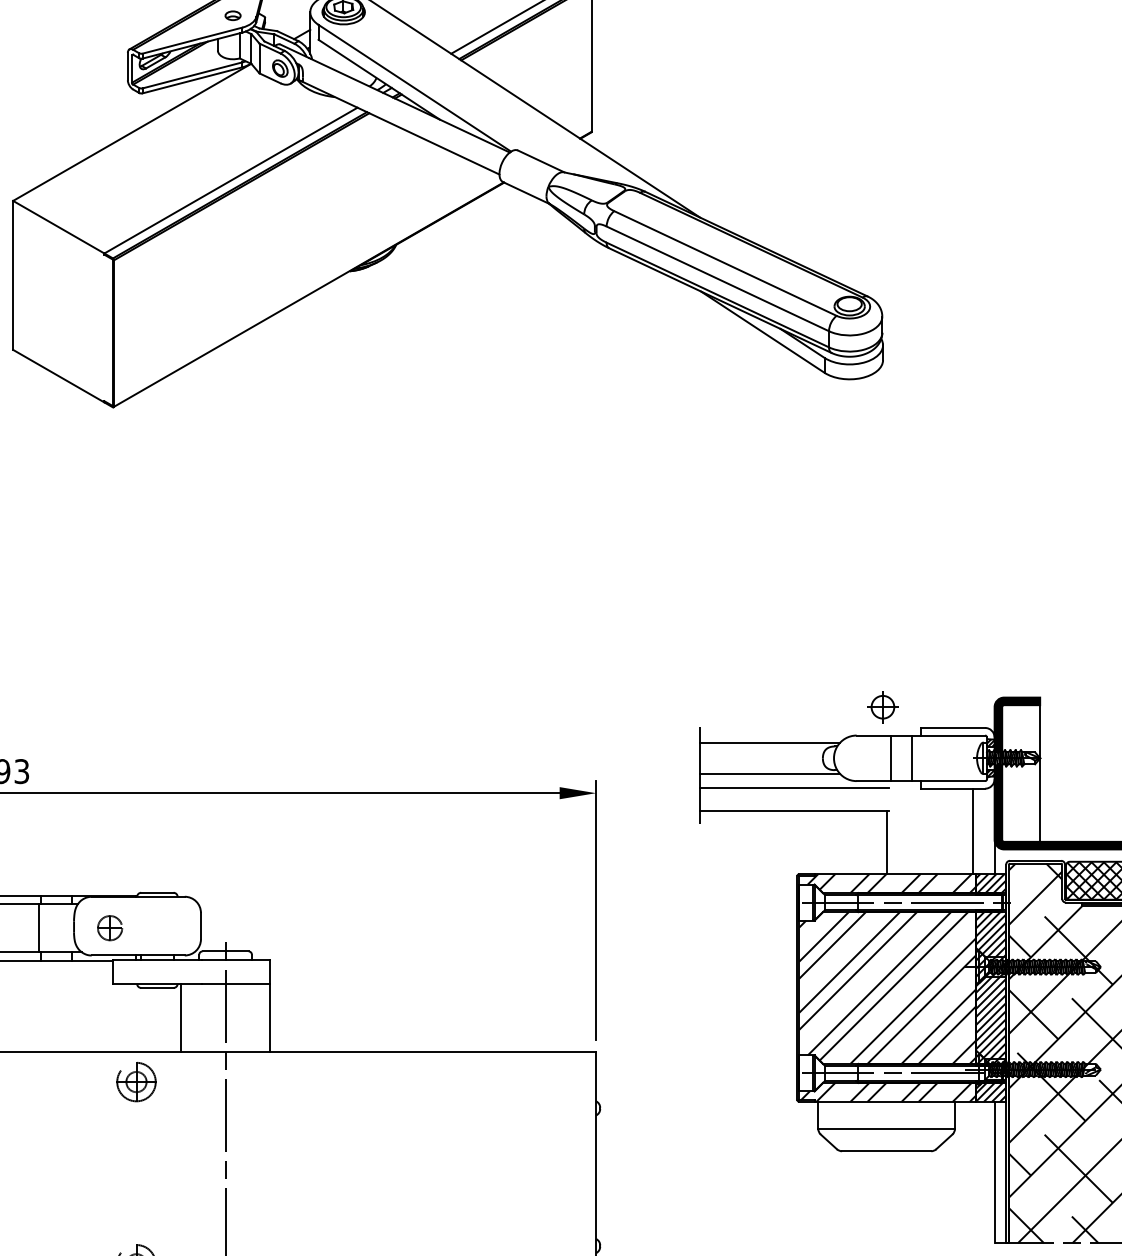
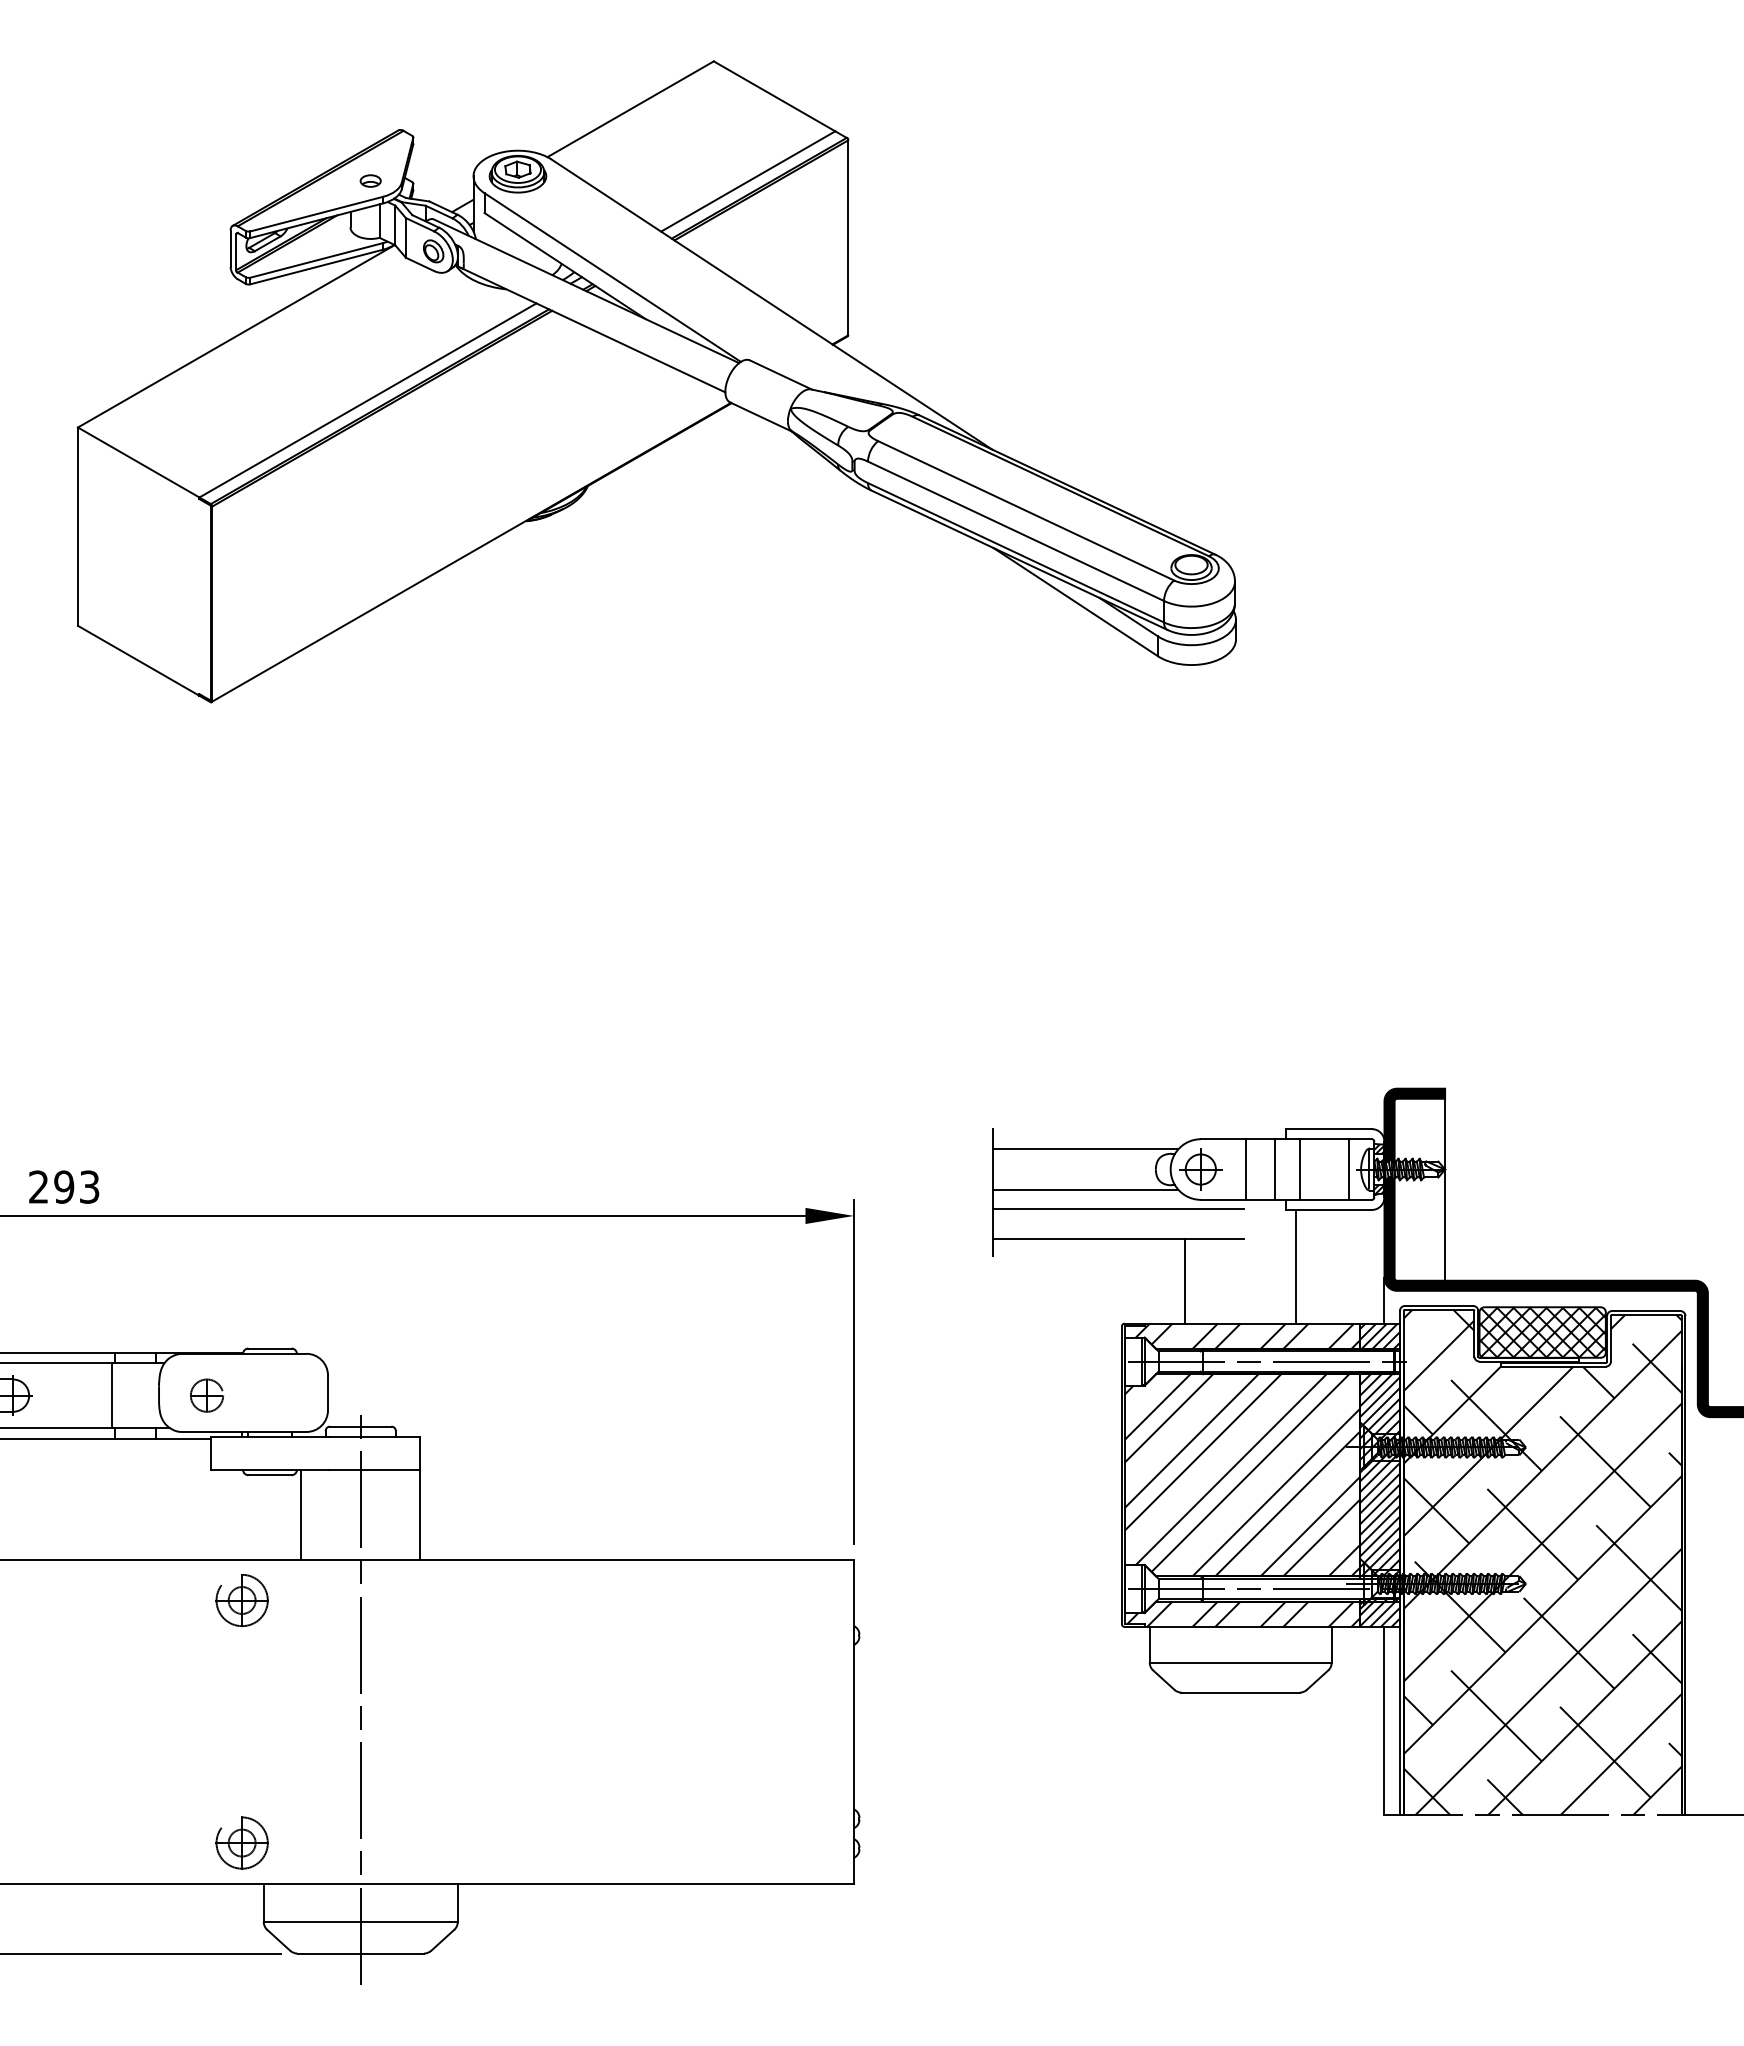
part: (882, 707) -> (1200, 1169), moved
line: (930, 758) -> (1299, 1169), added
line: (968, 758) -> (1349, 1169), added
line: (972, 831) -> (1296, 1266), moved
line: (887, 842) -> (1185, 1281), moved

